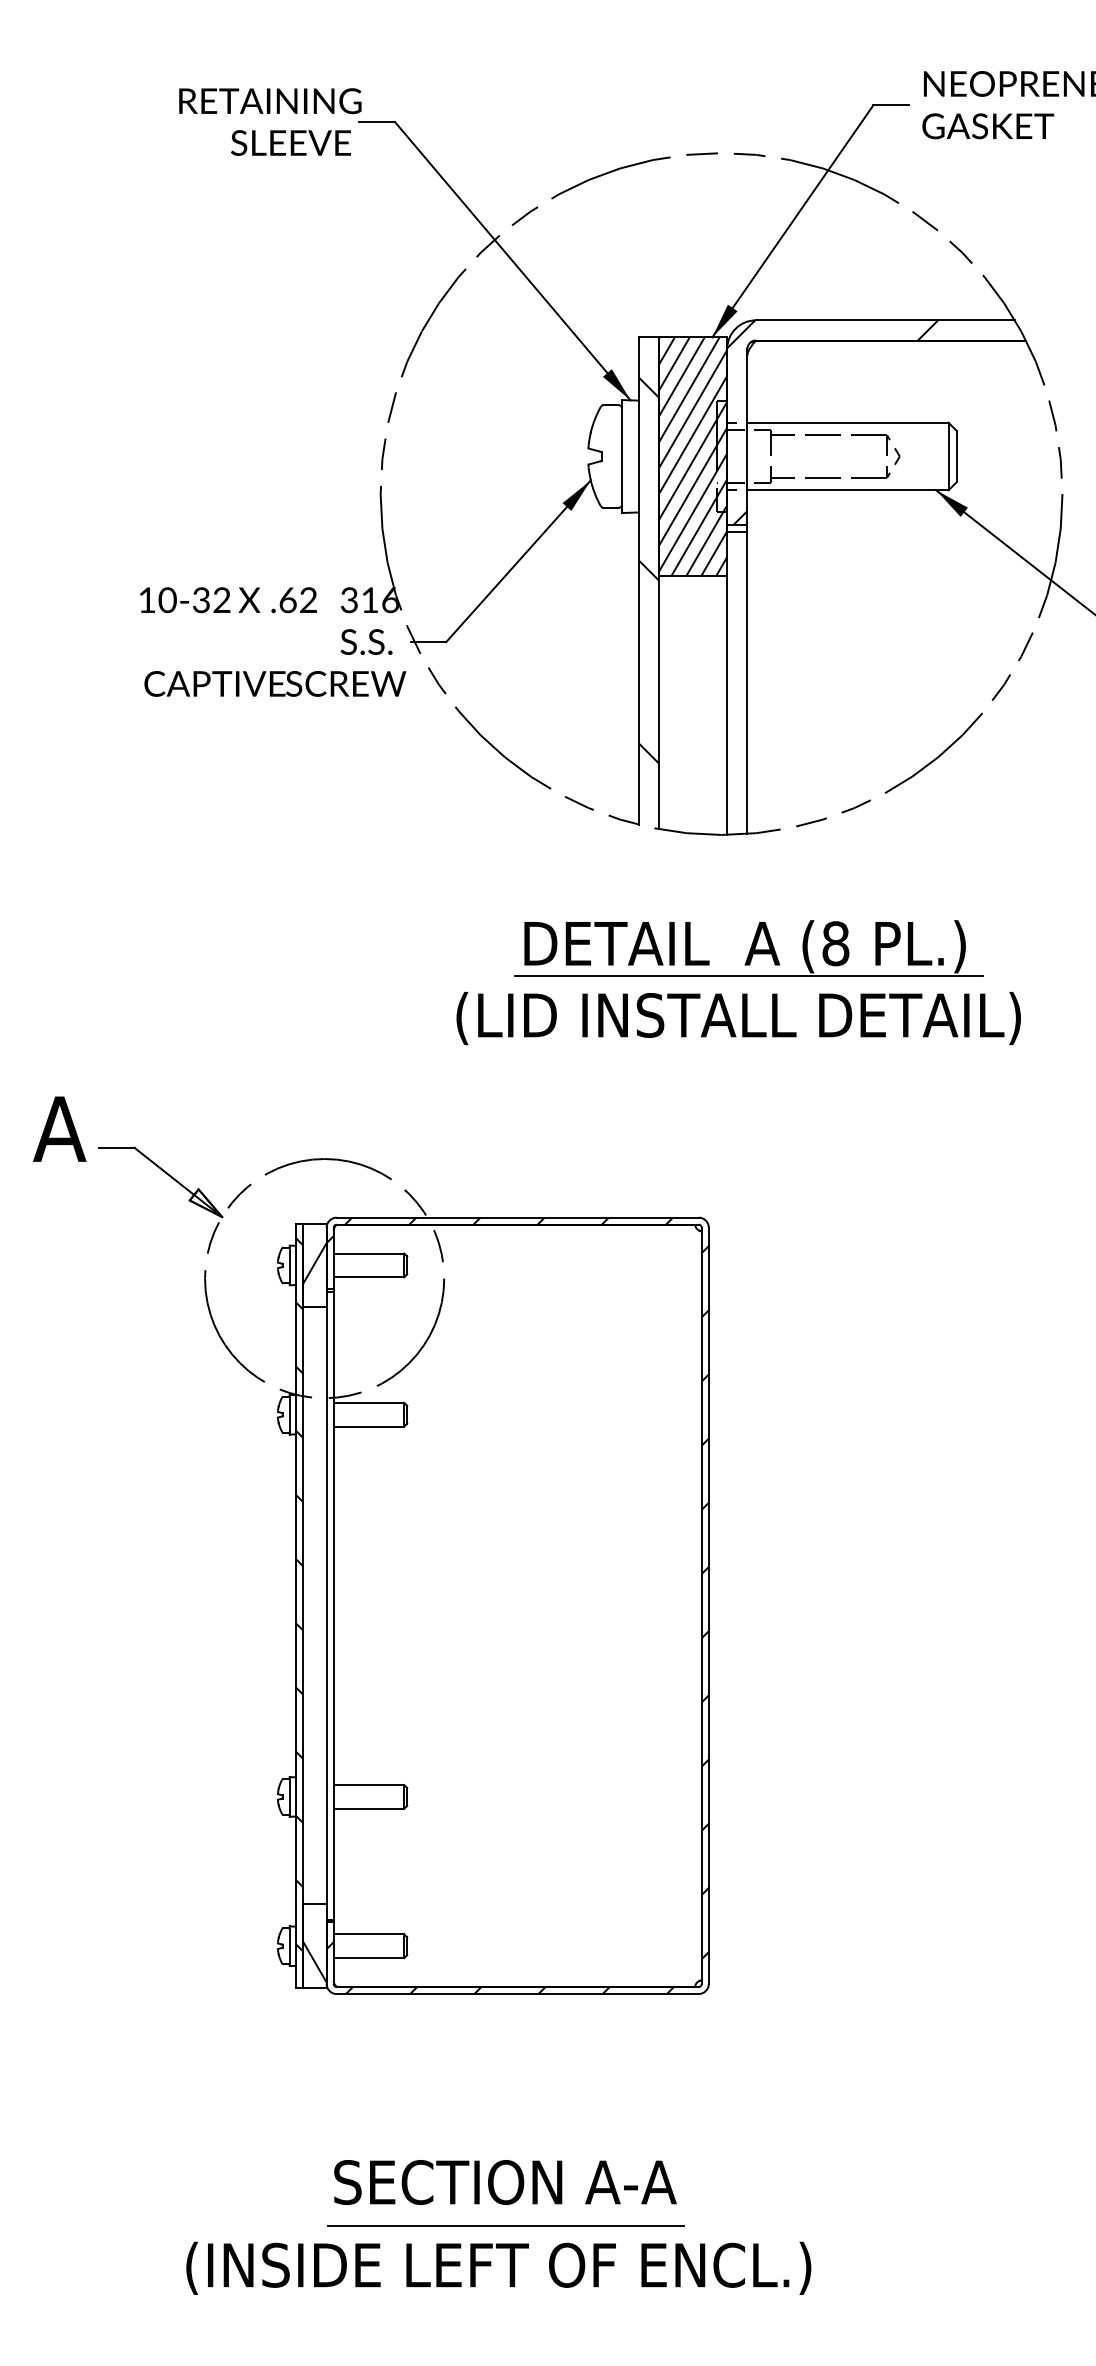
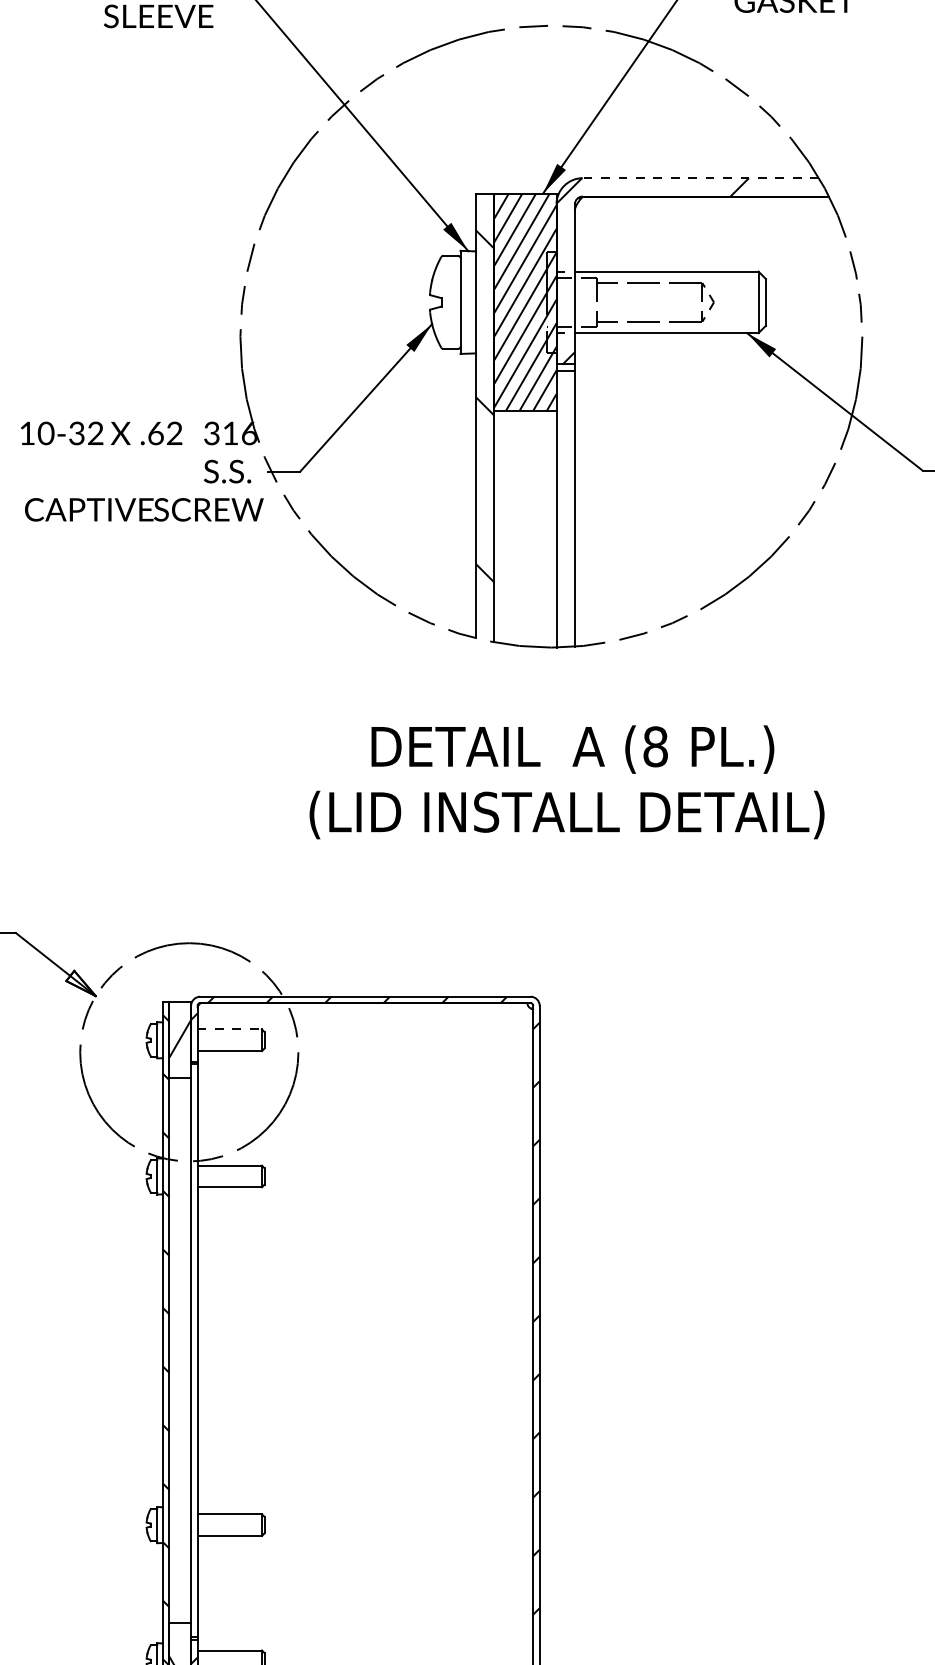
line: (885, 320) -> (700, 178), solid -> dashed
line: (748, 975) -> (575, 775), removed
line: (369, 1253) -> (230, 1029), solid -> dashed

